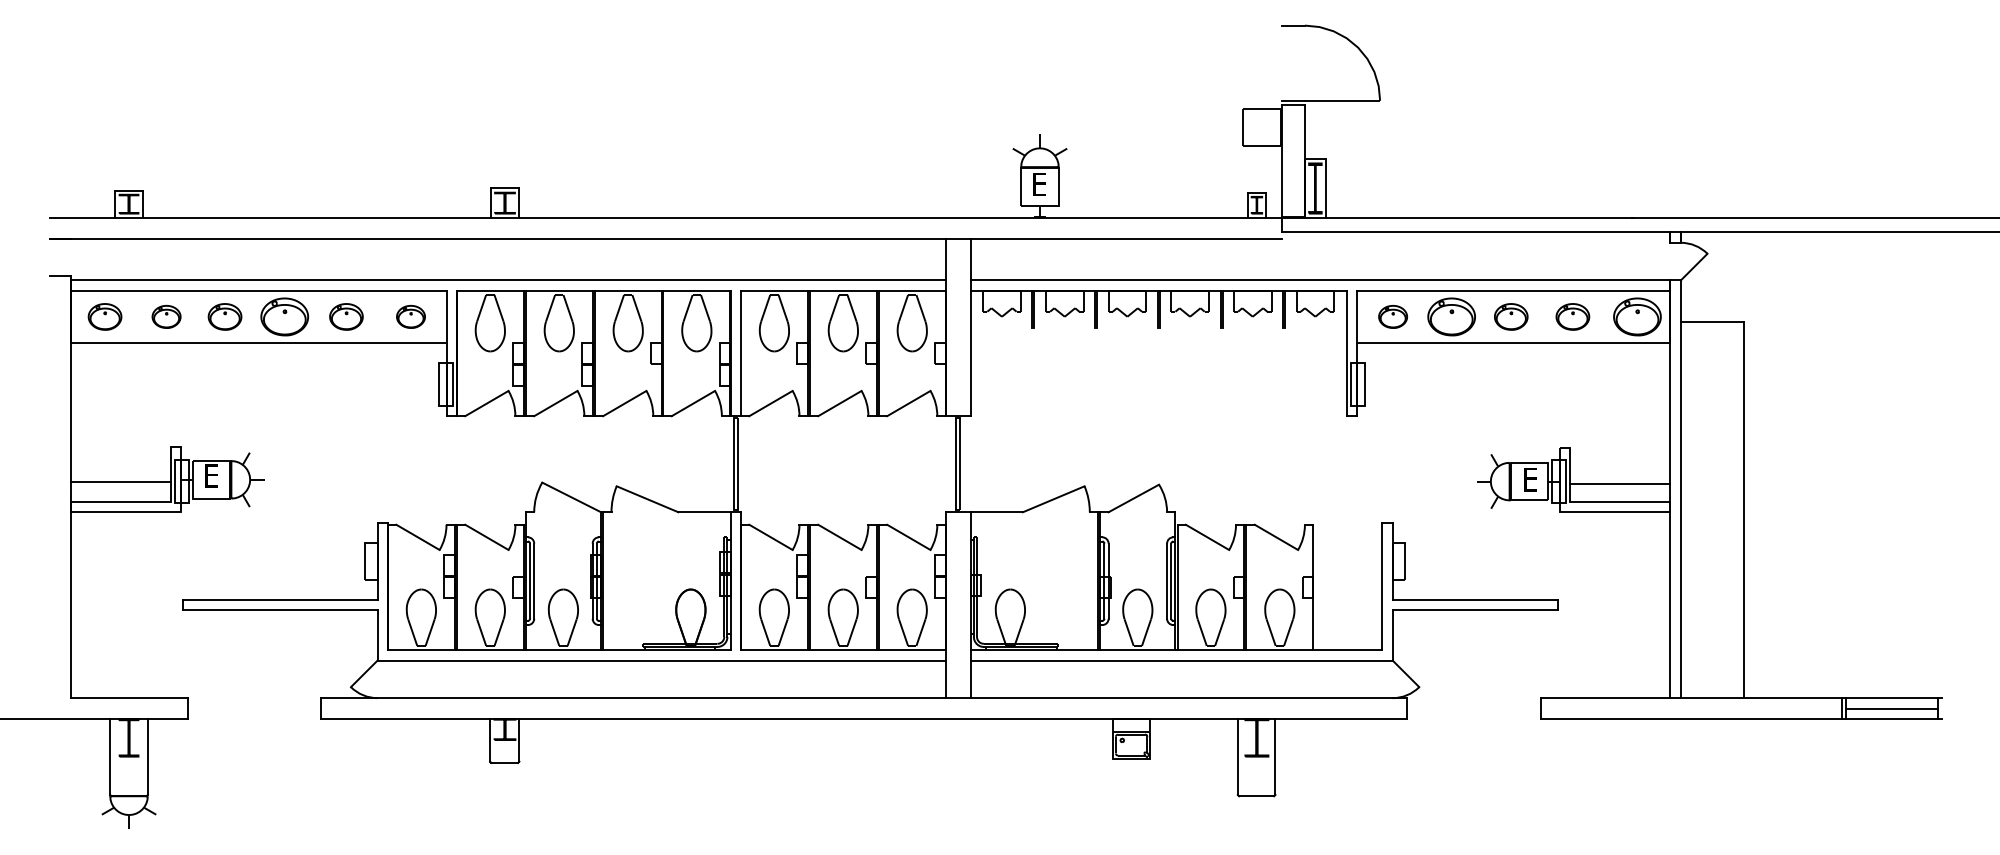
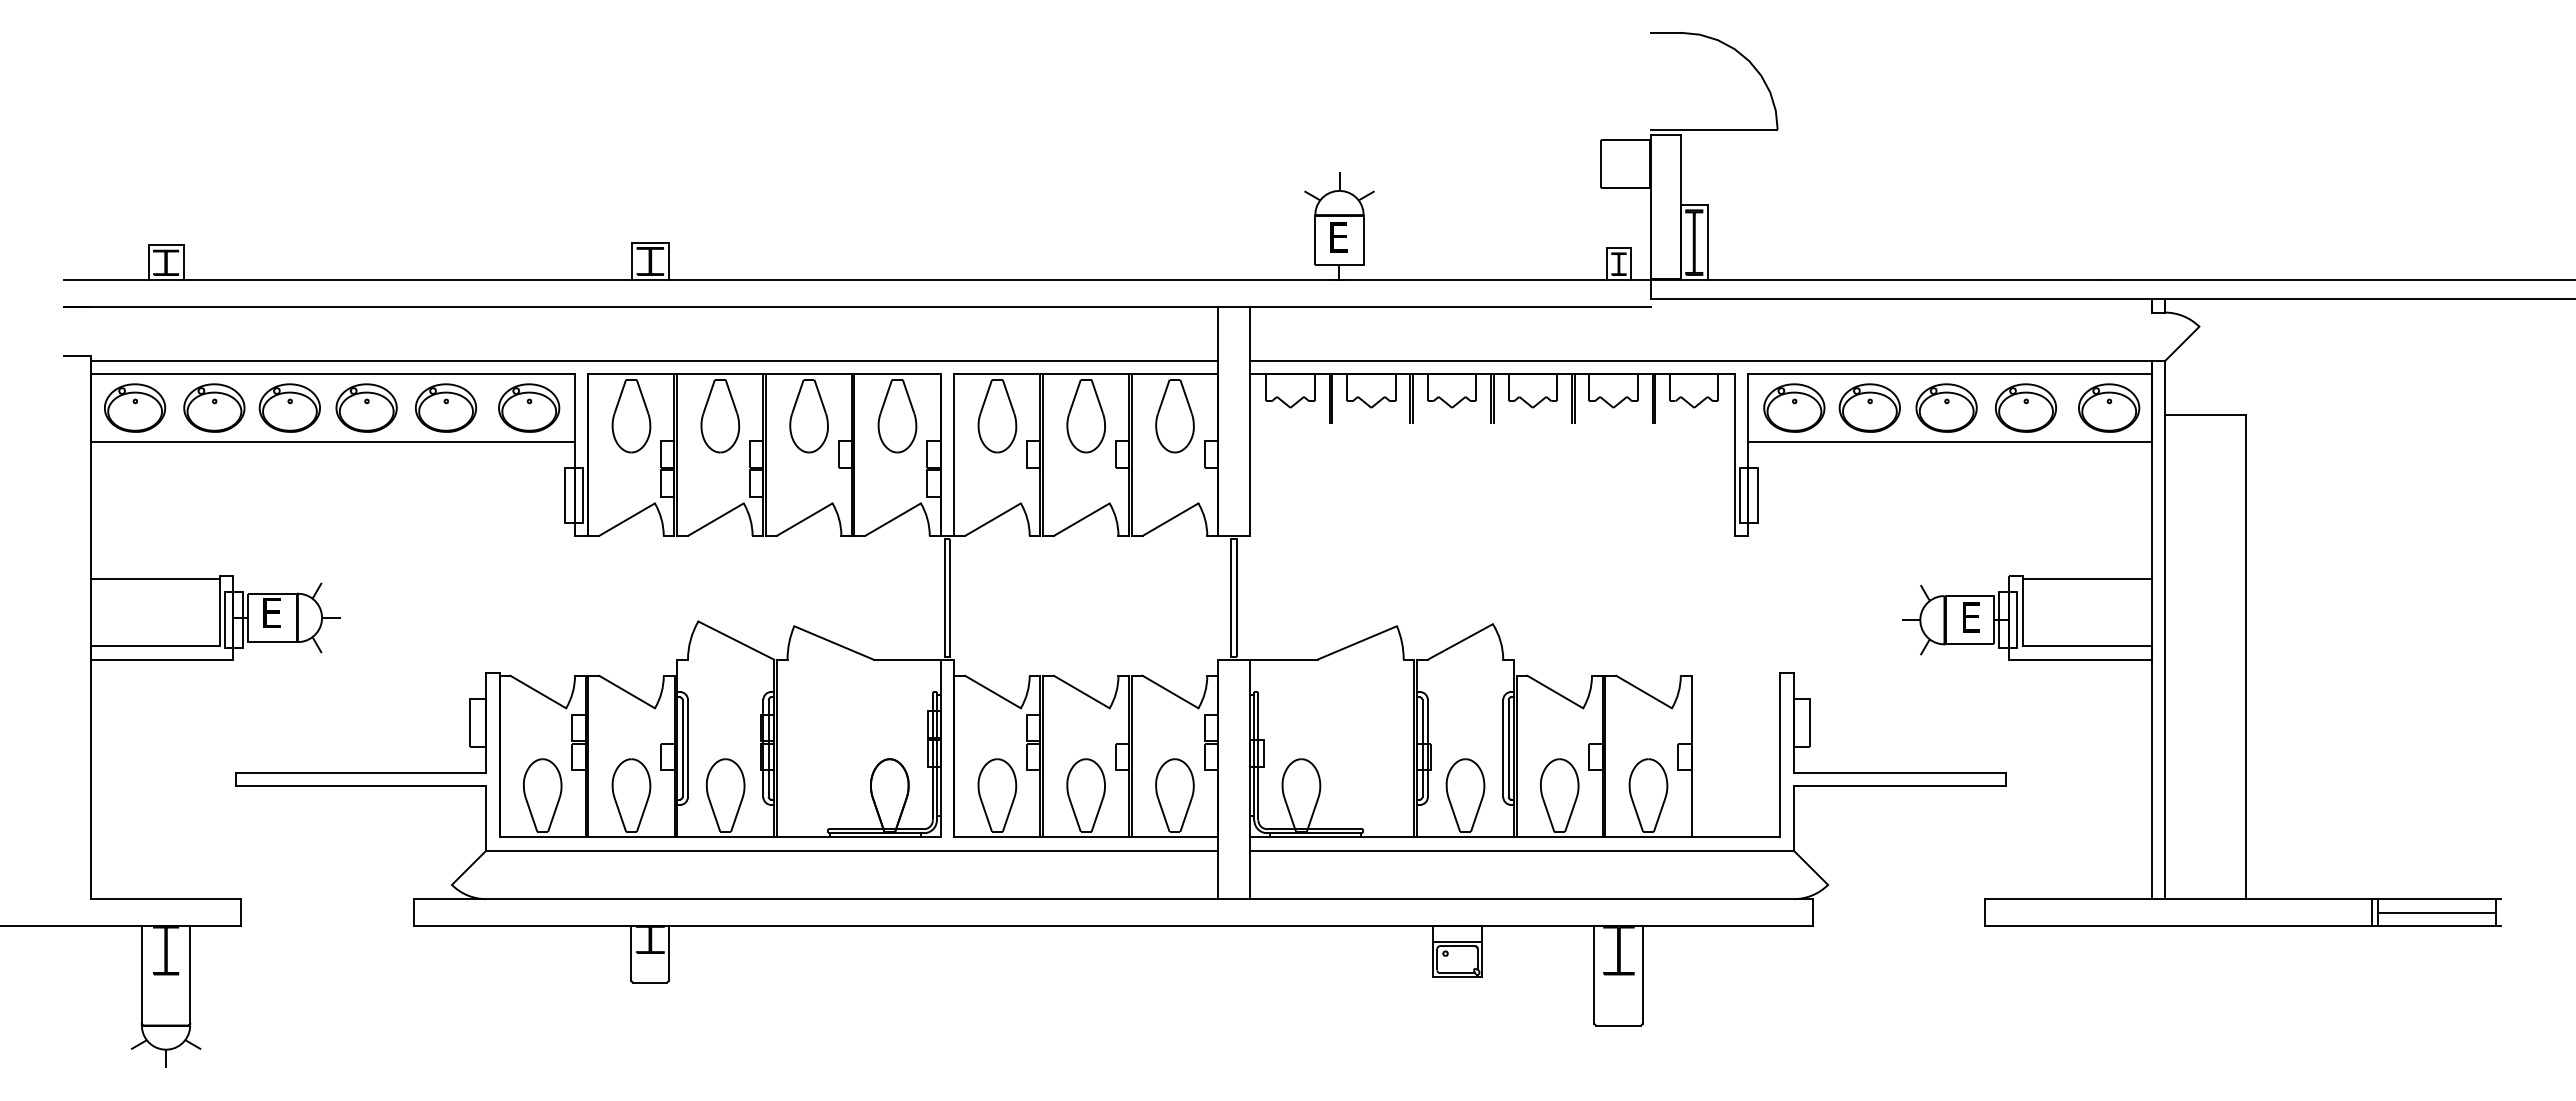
part: (105, 316) -> (135, 407), size x1.43
part: (166, 316) -> (214, 407), size x1.67
part: (224, 316) -> (289, 407), size x1.43
part: (346, 316) -> (446, 407), size x1.43
part: (411, 316) -> (529, 407), size x1.67
part: (1393, 316) -> (1794, 407), size x1.67
part: (1511, 316) -> (1946, 407), size x1.43
part: (1572, 316) -> (2025, 407), size x1.43
line: (120, 481) -> (154, 578), moved
line: (1619, 483) -> (2086, 578), moved

